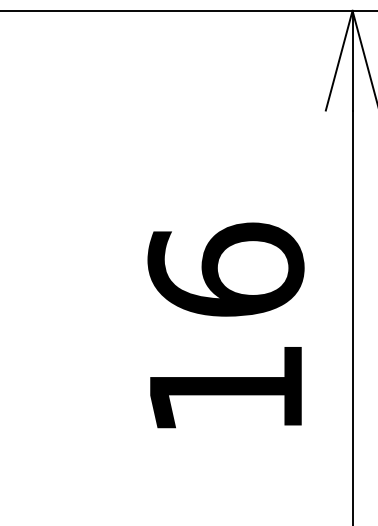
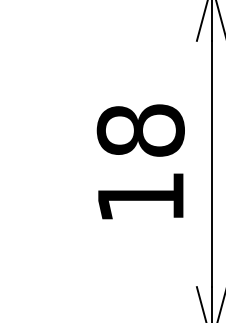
text: (225, 268) -> (140, 129), 16 -> 18

